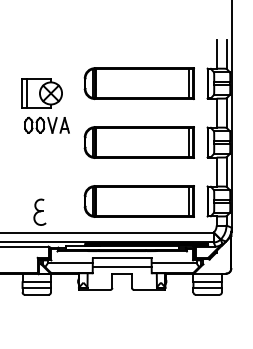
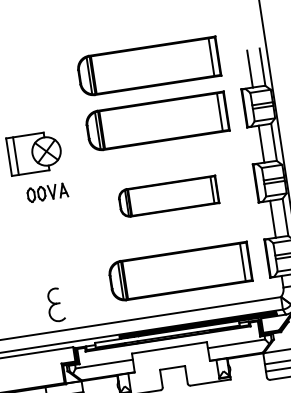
part: (138, 40) -> (147, 66), added
part: (46, 124) -> (46, 191), size x0.7
part: (138, 142) -> (167, 196), size x0.7
line: (121, 267) -> (170, 359), removed

